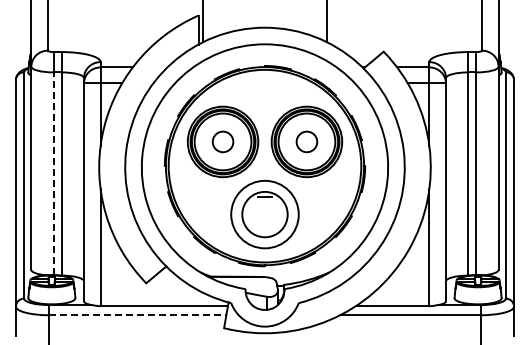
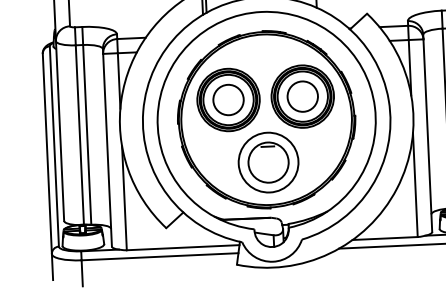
circle: (222, 141) -> (228, 99), size x1.67
circle: (306, 141) -> (302, 96), size x1.67
line: (53, 173) -> (79, 134), dashed -> solid
line: (137, 315) -> (159, 257), dashed -> solid

